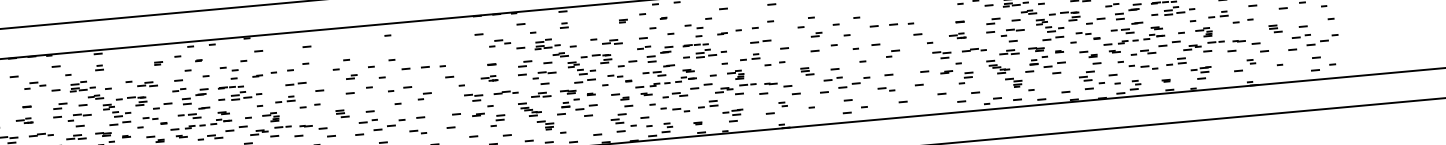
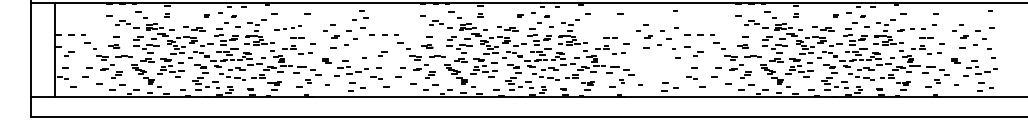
part: (745, 27) -> (601, 27), removed
part: (279, 69) -> (287, 27), size x0.7
part: (835, 78) -> (658, 67), removed
part: (399, 88) -> (360, 18), moved

